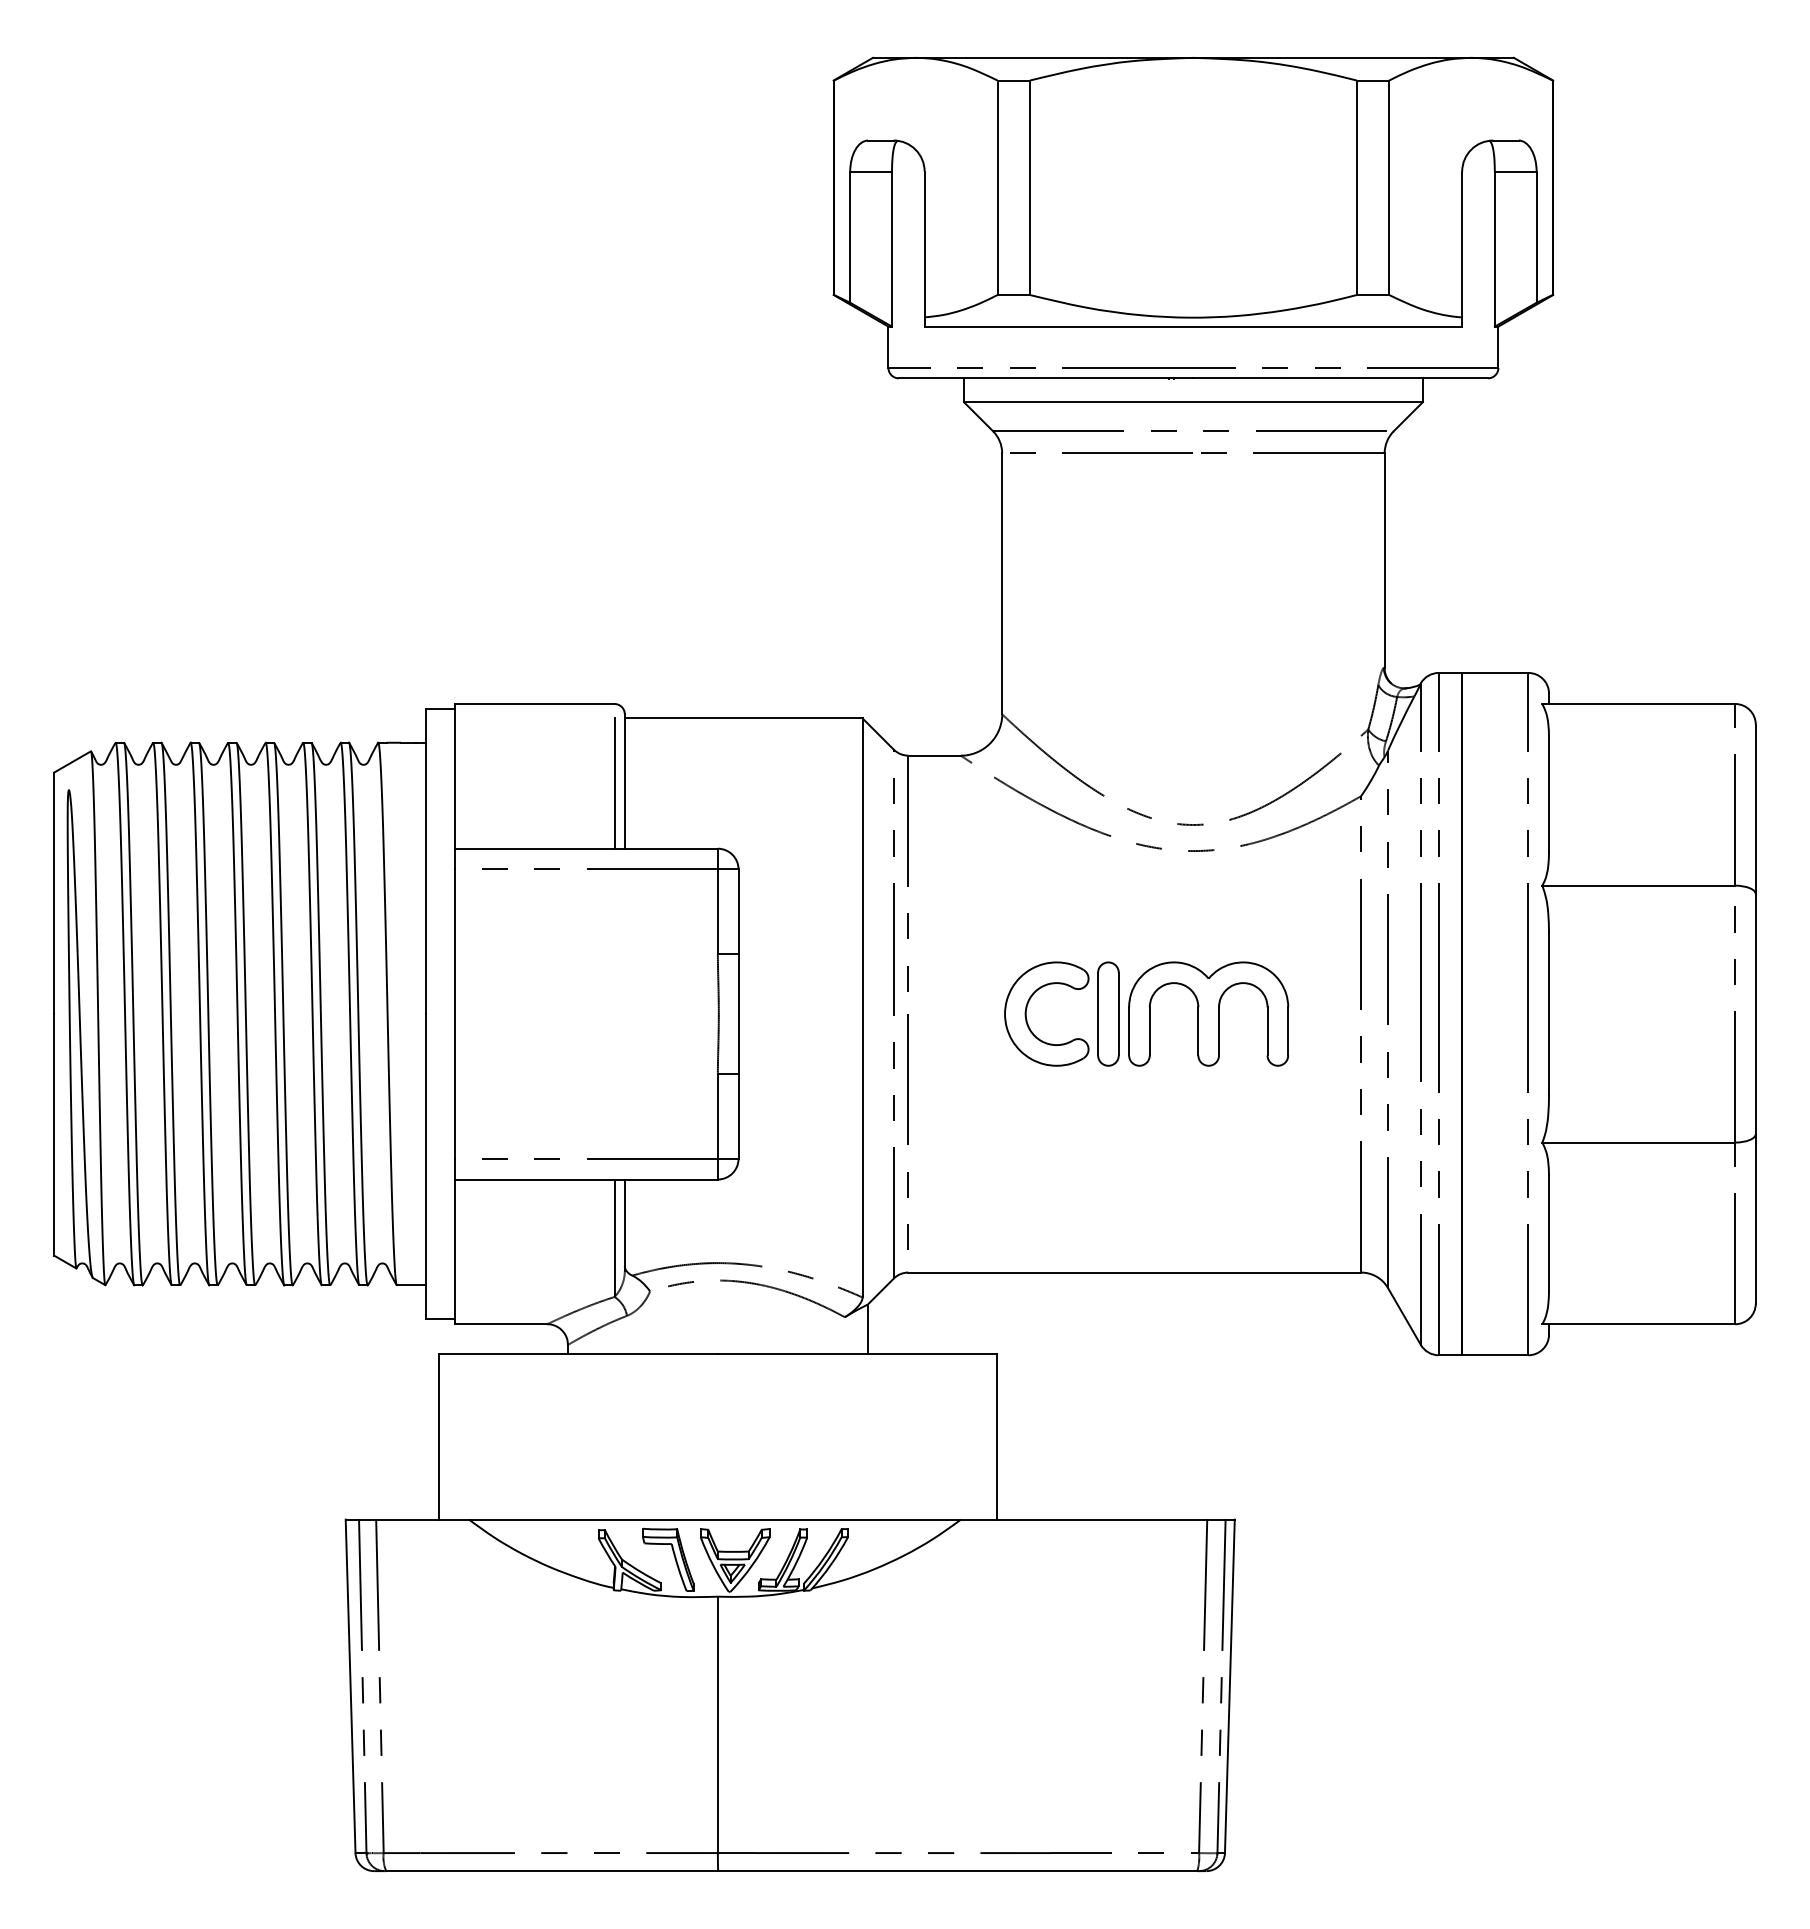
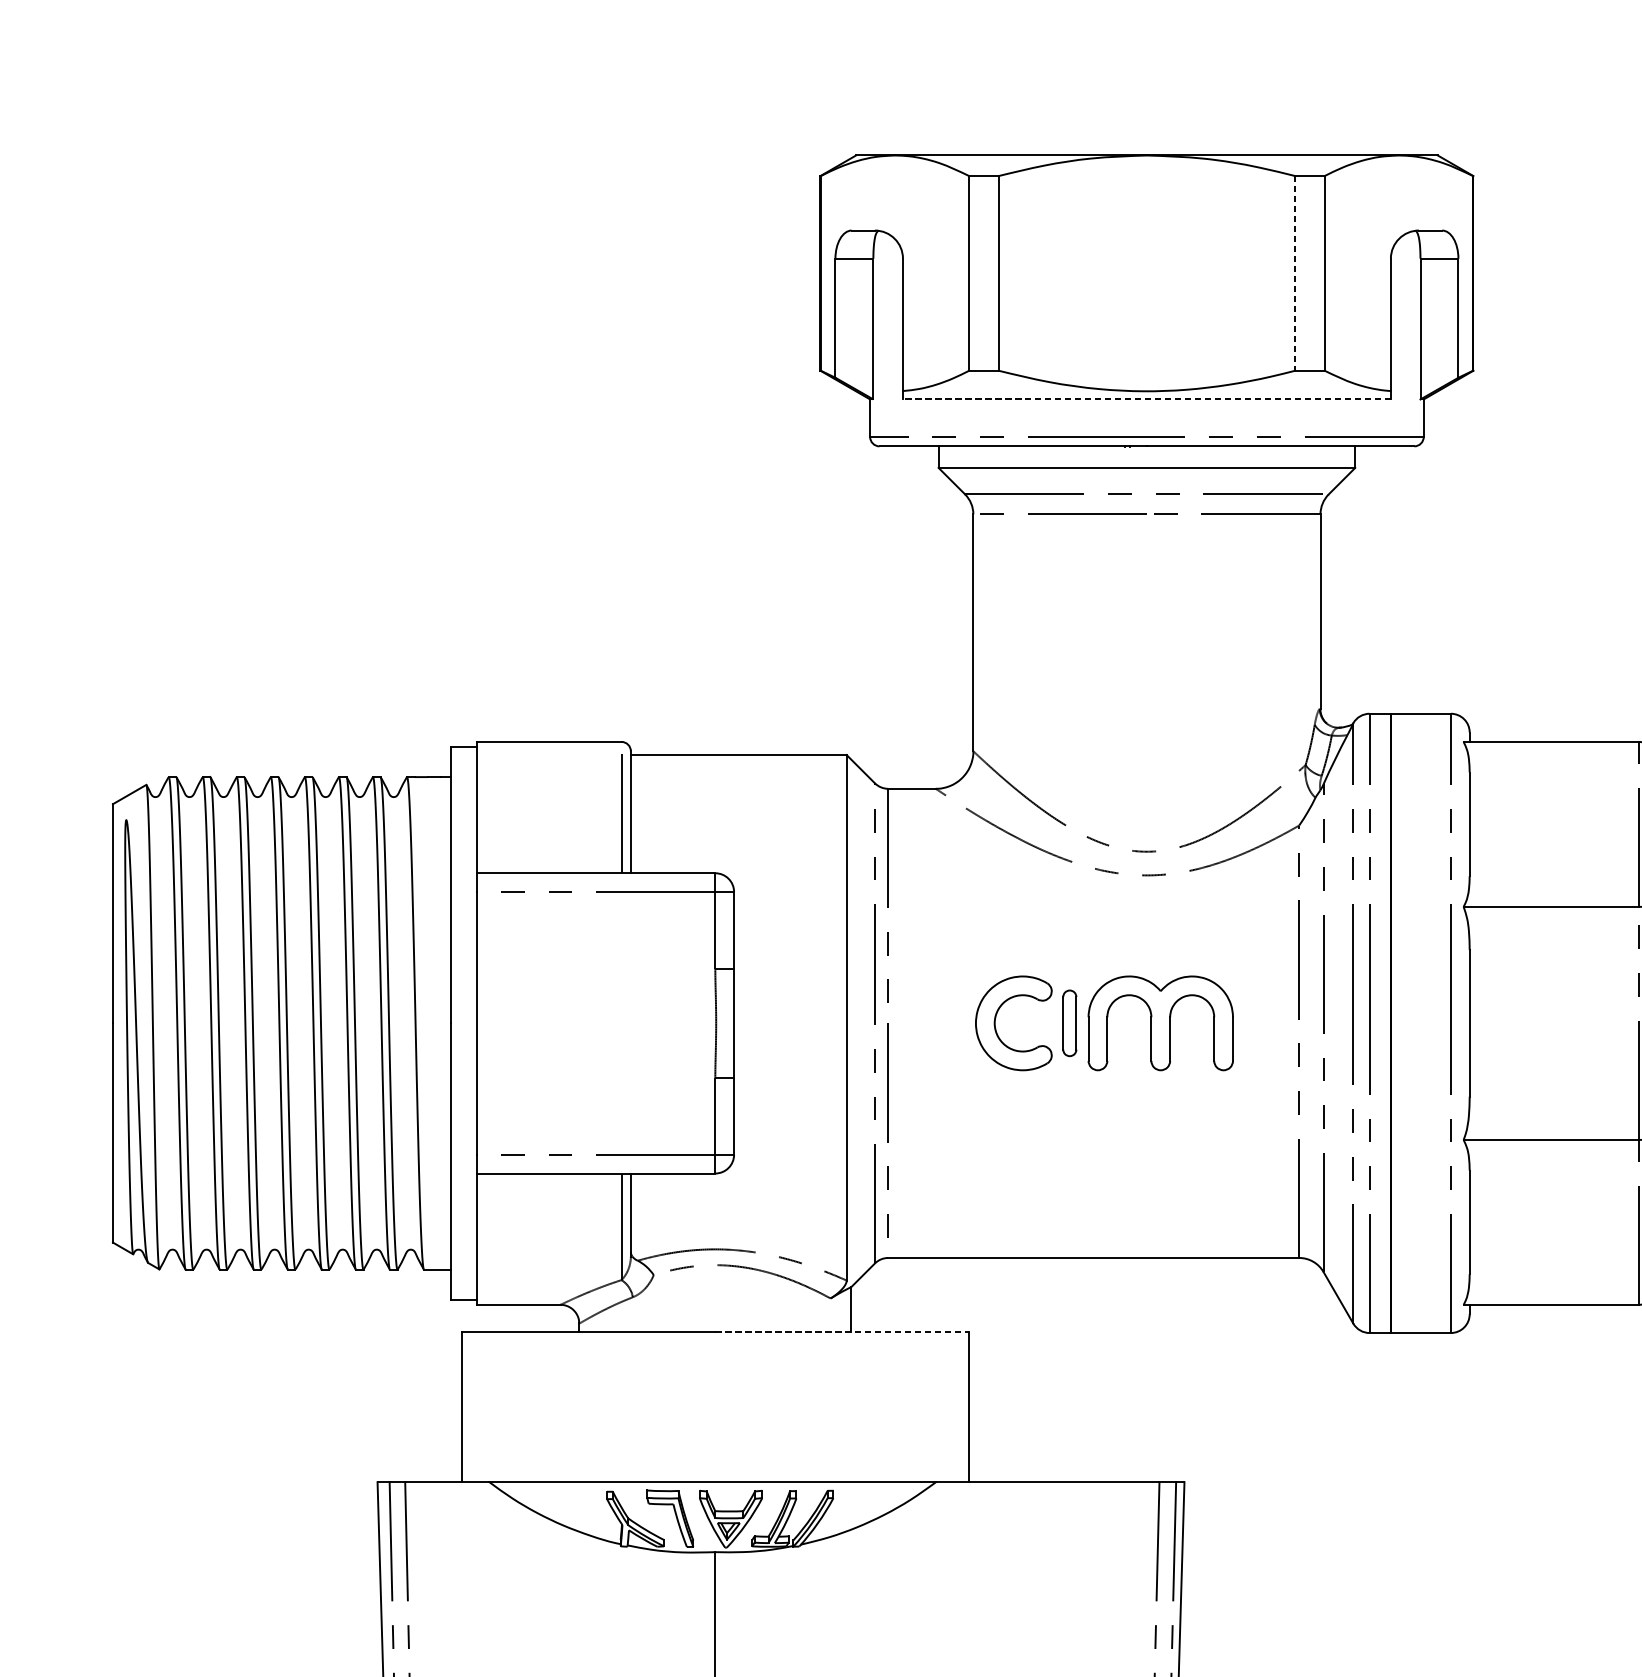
line: (1356, 188) -> (1294, 274), solid -> dashed
line: (1193, 326) -> (1147, 399), solid -> dashed
part: (1108, 1013) -> (1069, 1022), size x0.7
line: (857, 1354) -> (842, 1332), solid -> dashed

